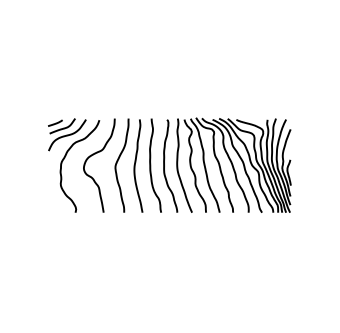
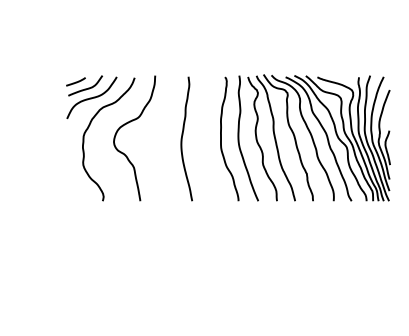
curve: (117, 163) -> (158, 135), removed
curve: (151, 165) -> (204, 138), removed

